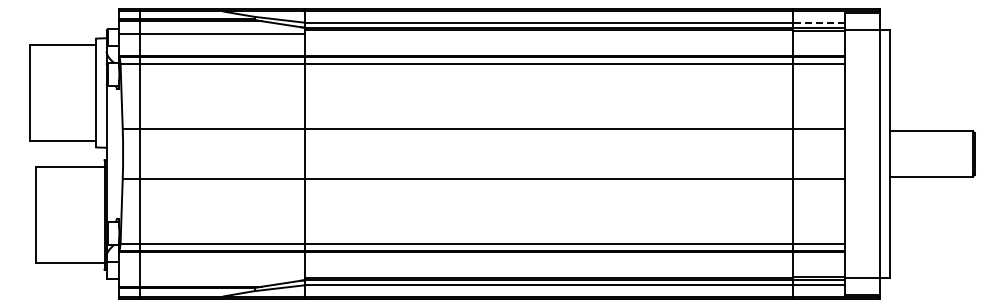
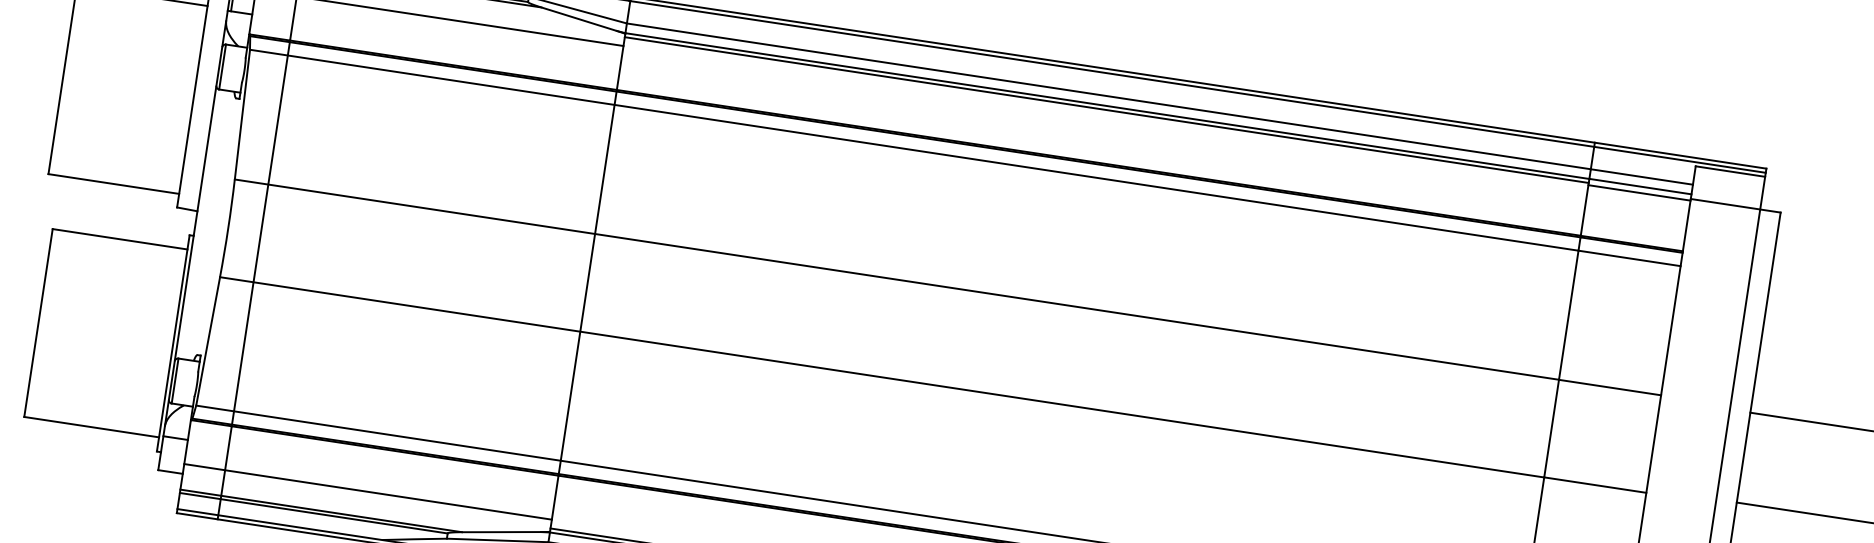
line: (818, 22) -> (1641, 176), dashed -> solid
line: (212, 273) -> (369, 491), added

